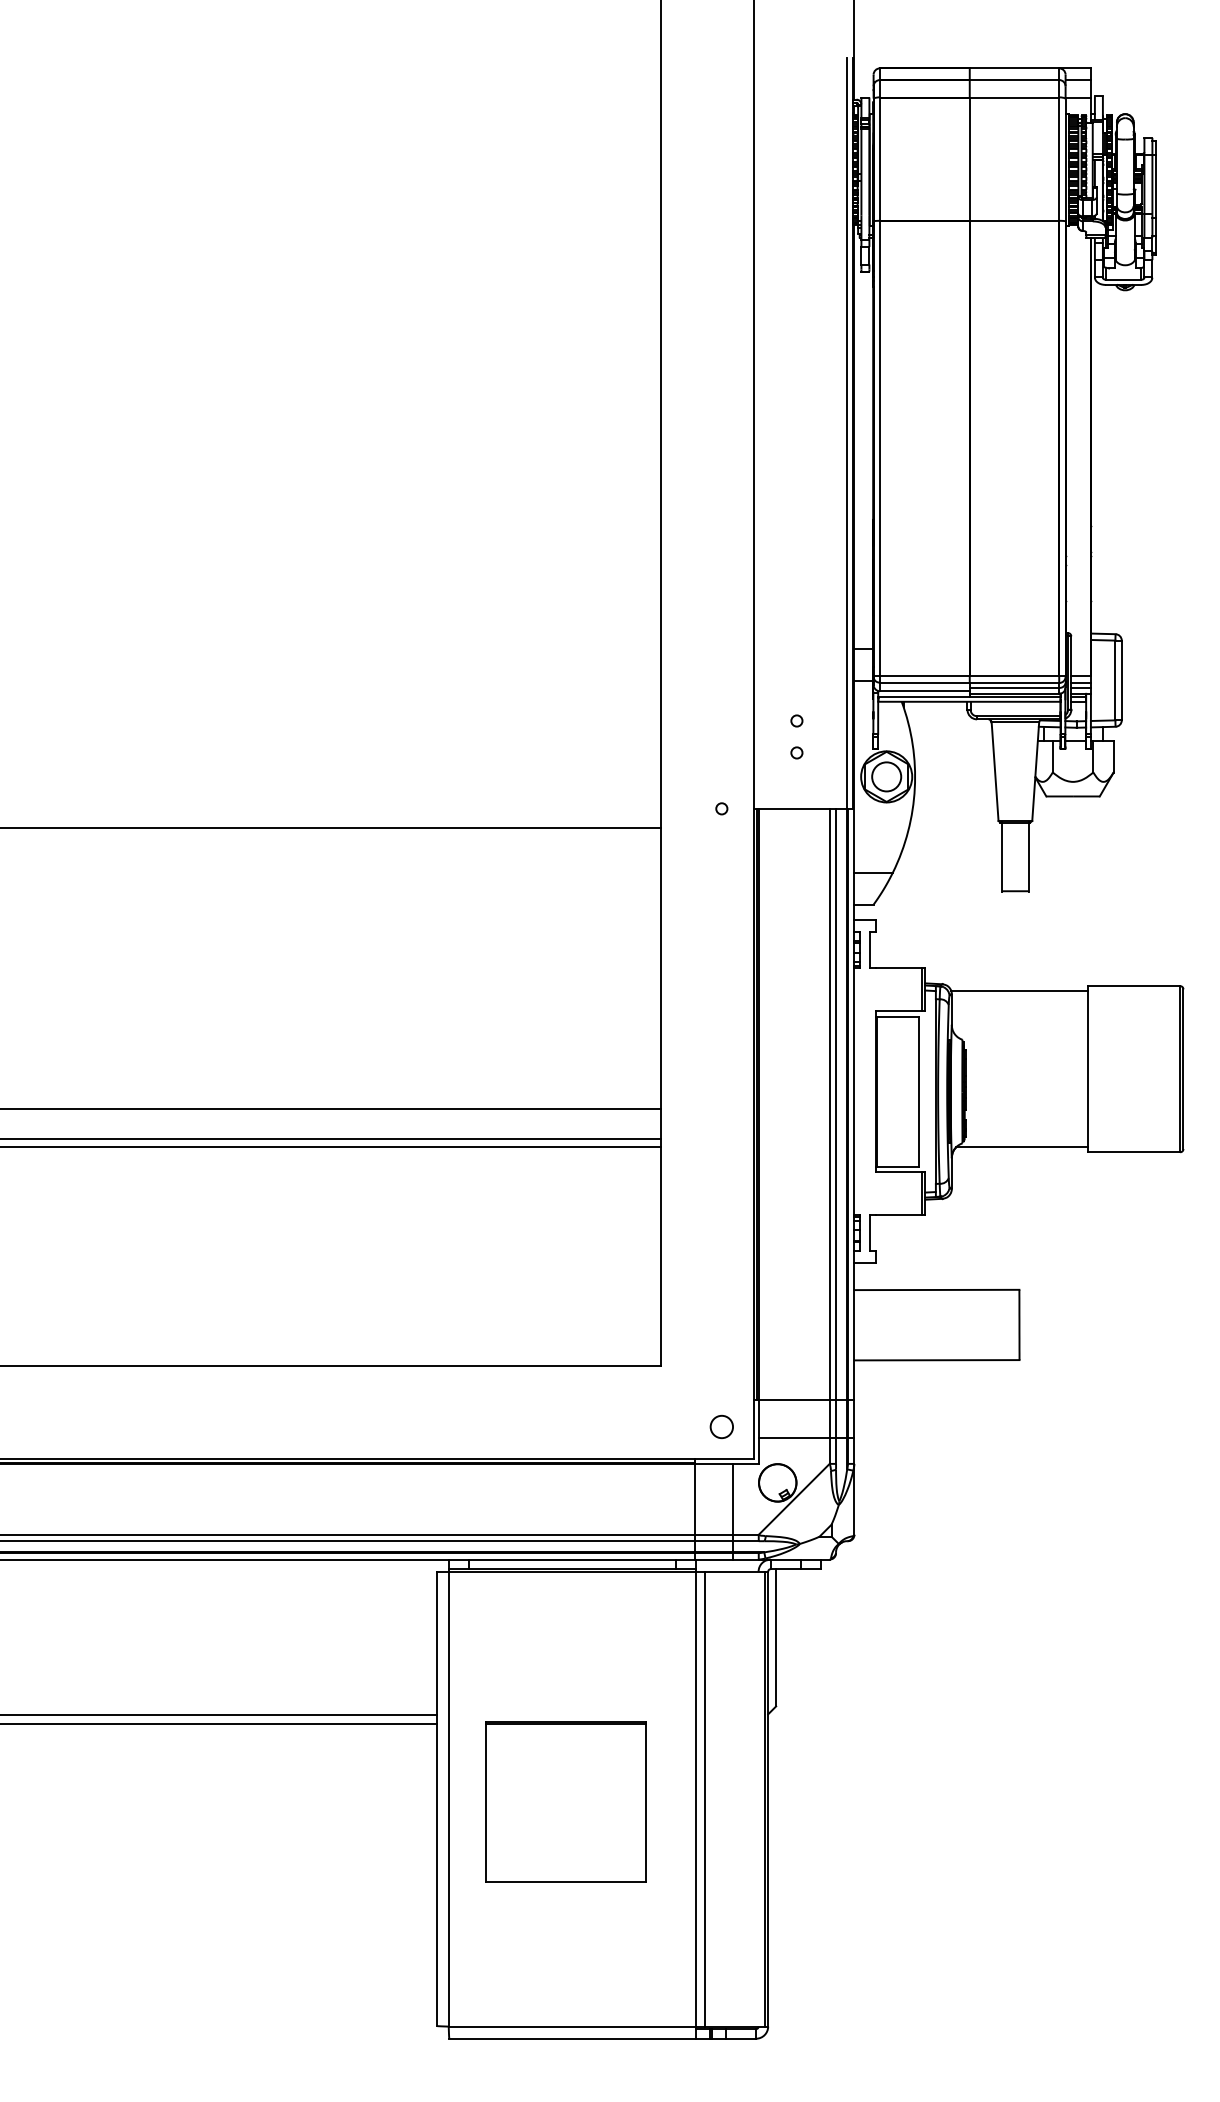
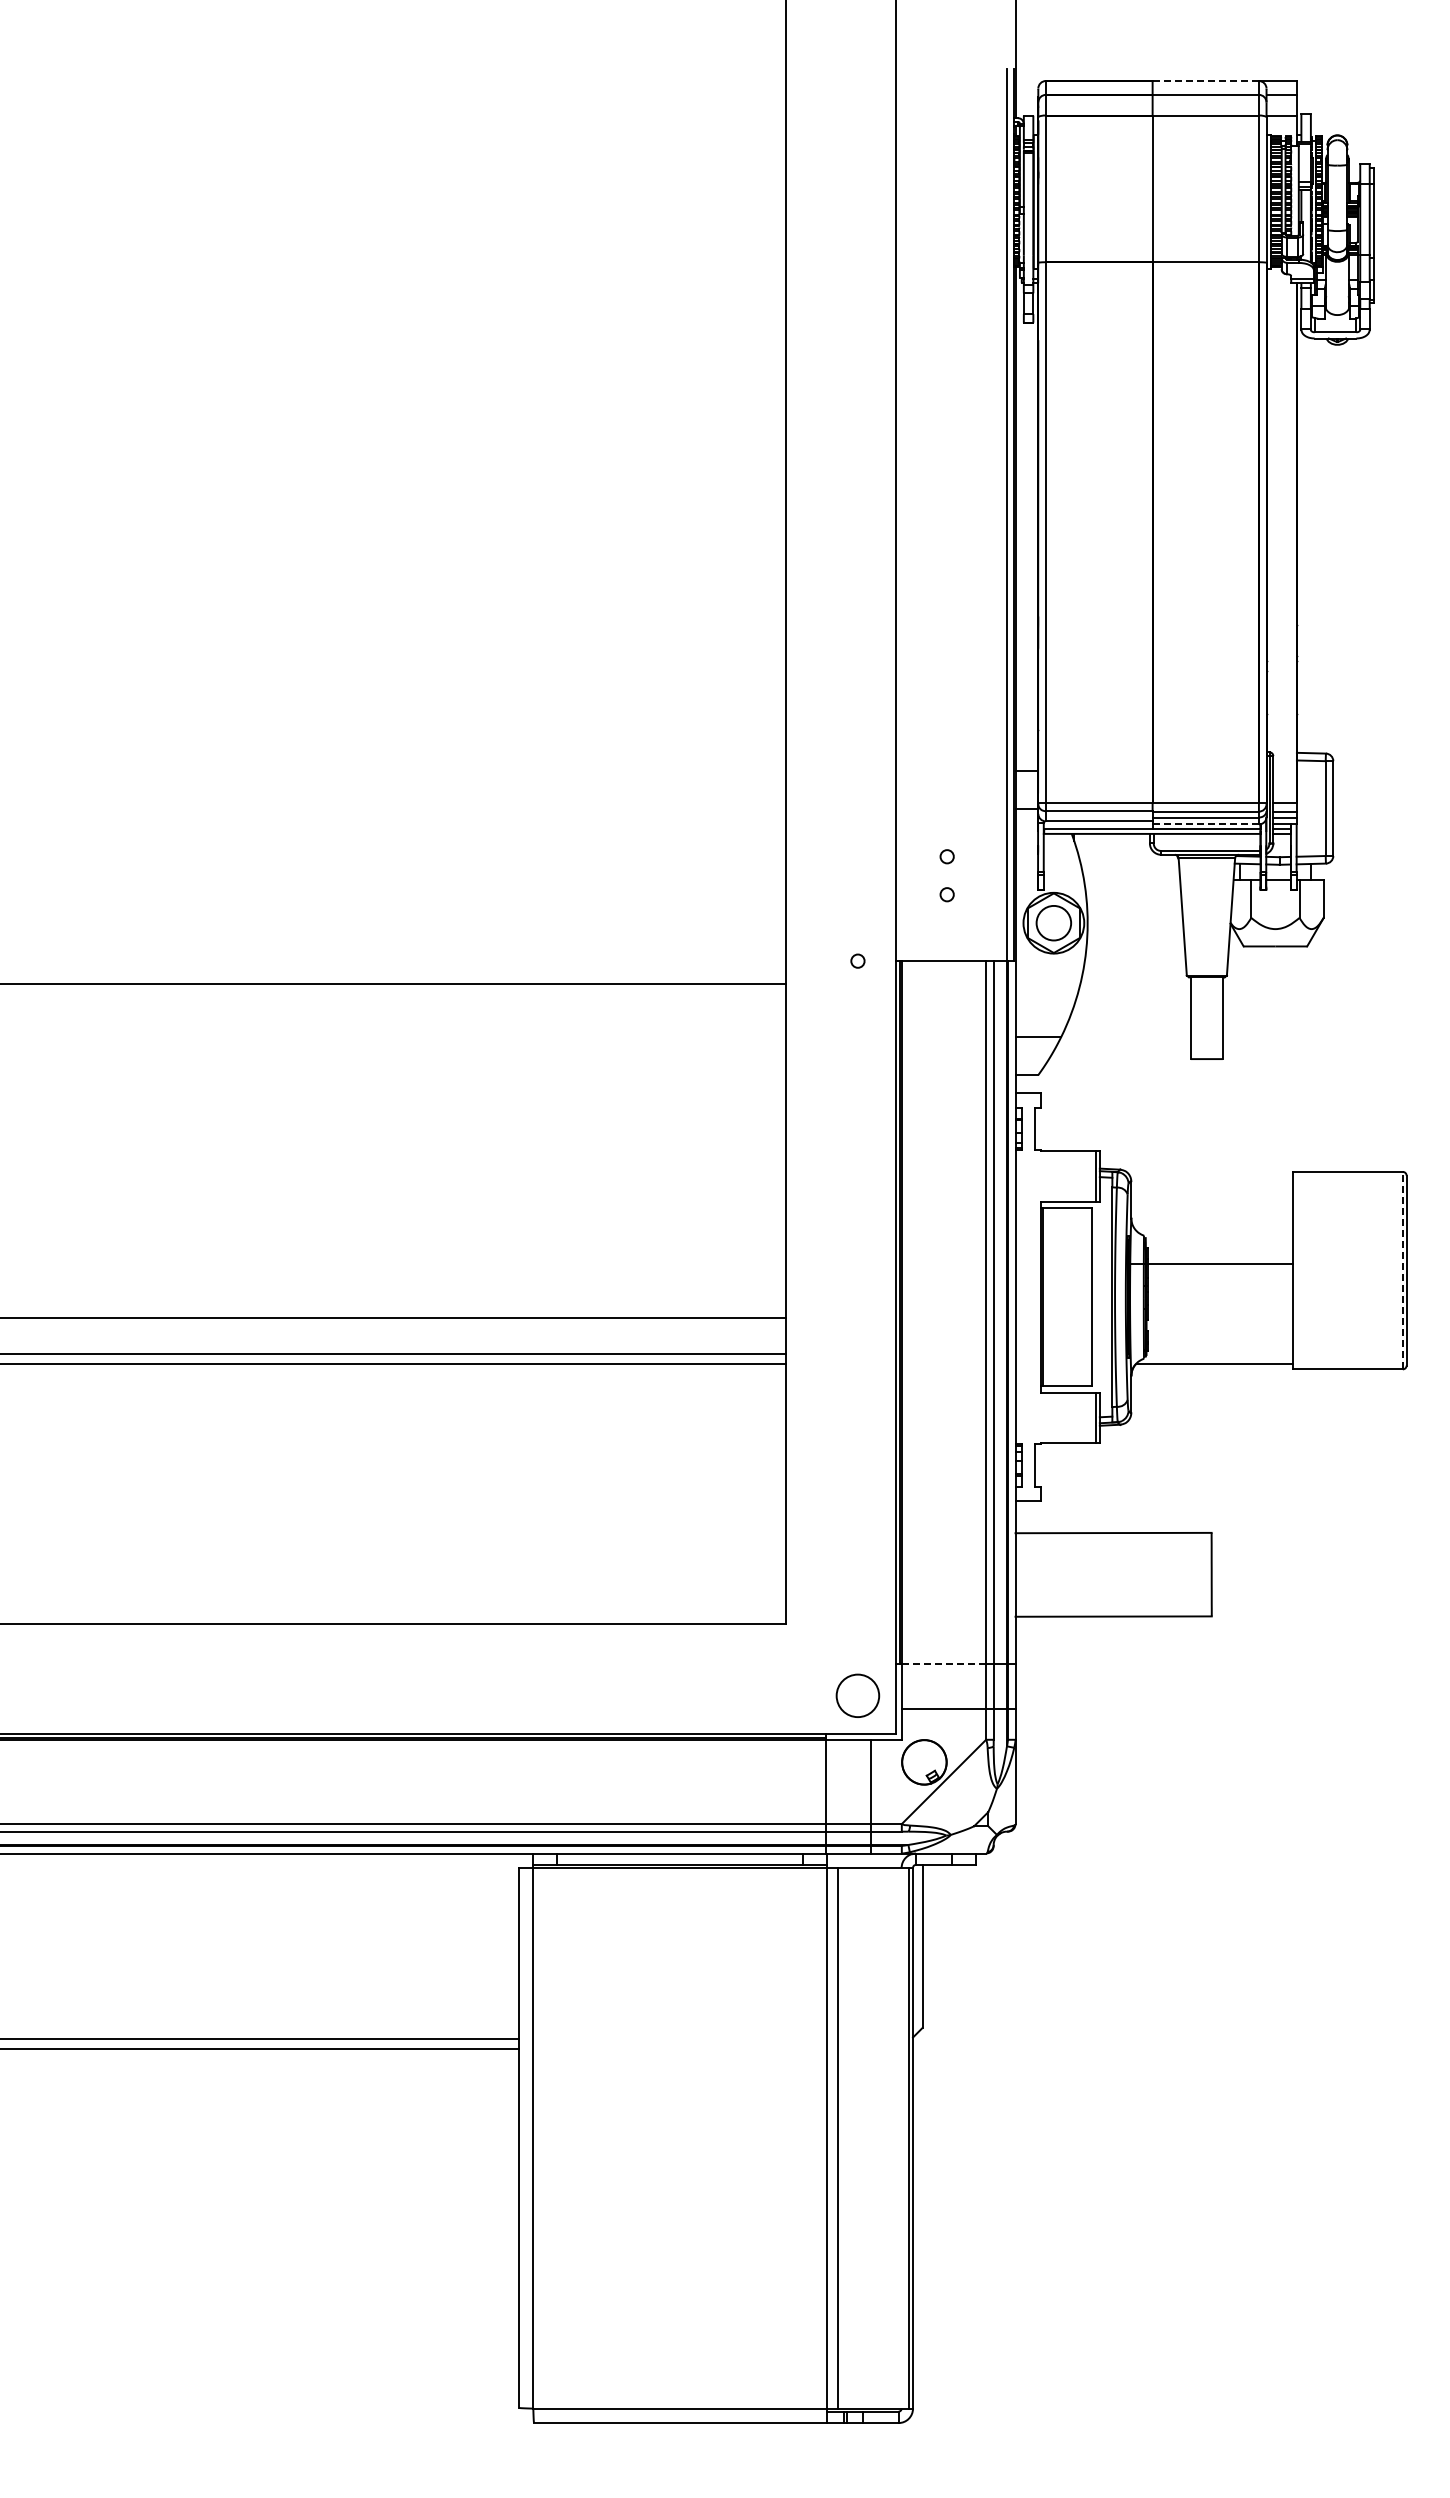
line: (1014, 68) -> (1205, 81), solid -> dashed
line: (1015, 693) -> (1206, 824), solid -> dashed
line: (1019, 990) -> (1211, 1263), moved
line: (1179, 1069) -> (1402, 1270), solid -> dashed
line: (794, 1399) -> (944, 1663), solid -> dashed
circle: (721, 1426) -> (857, 1695), size x1.6
part: (565, 1801) -> (672, 2141), removed

